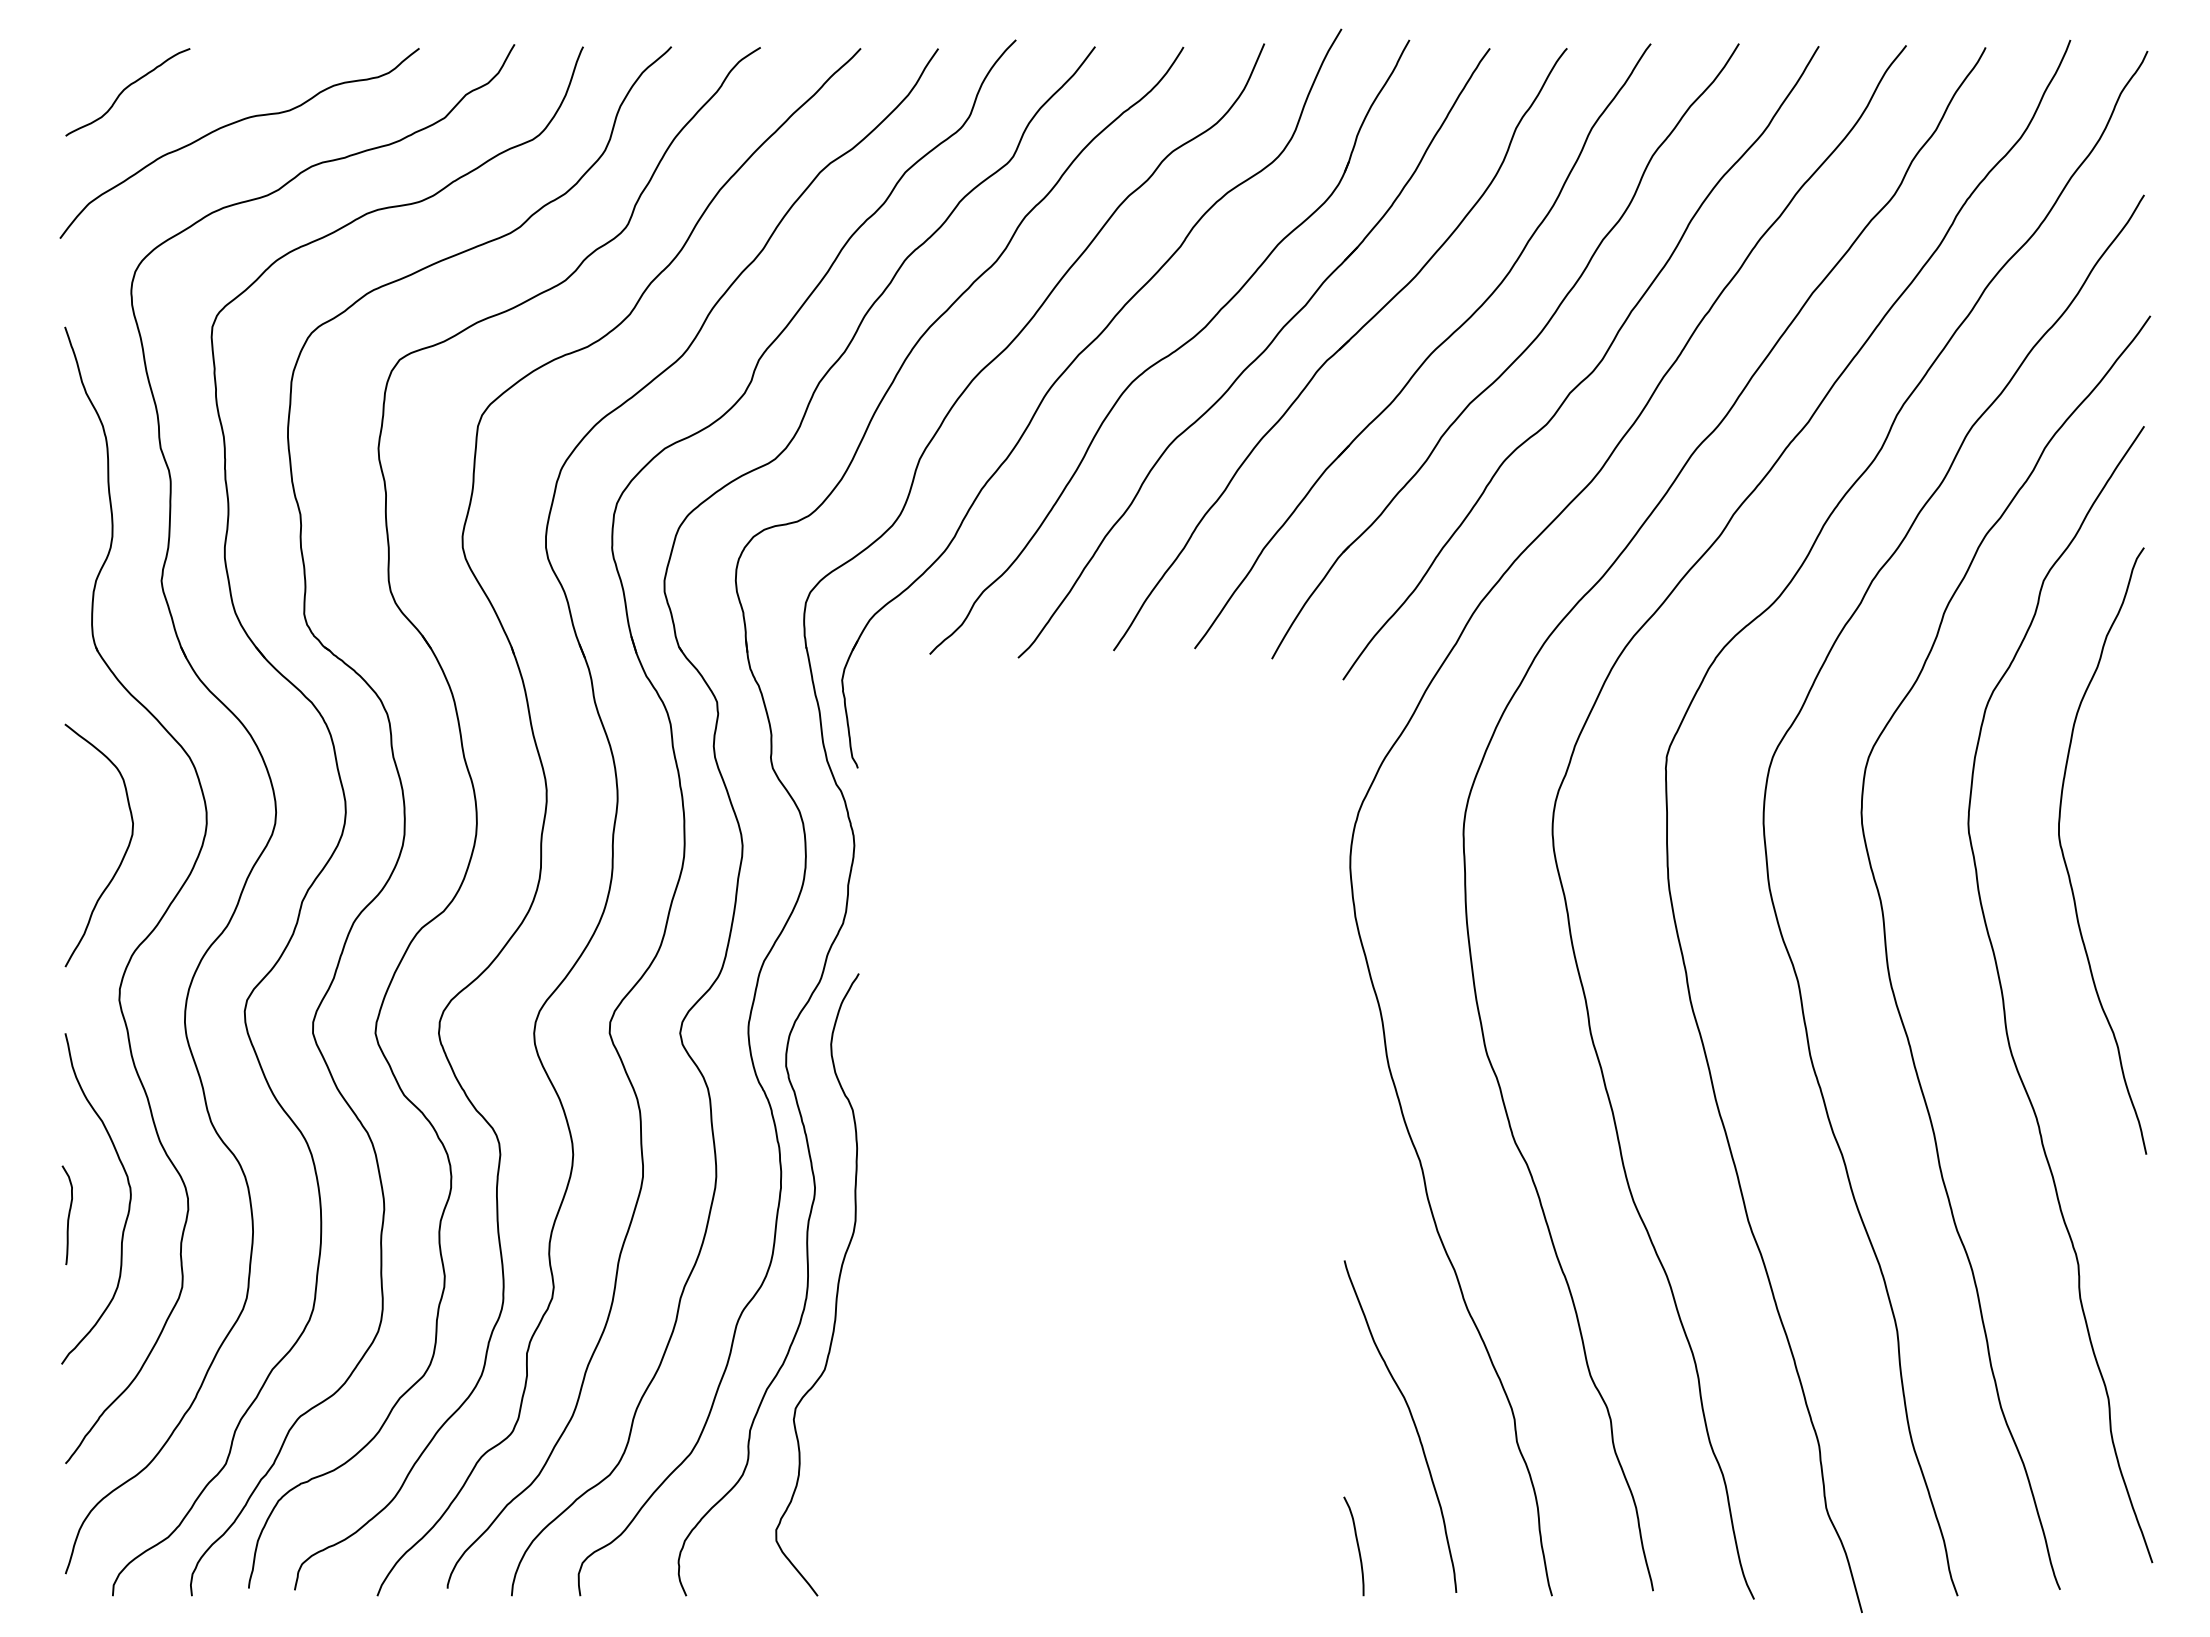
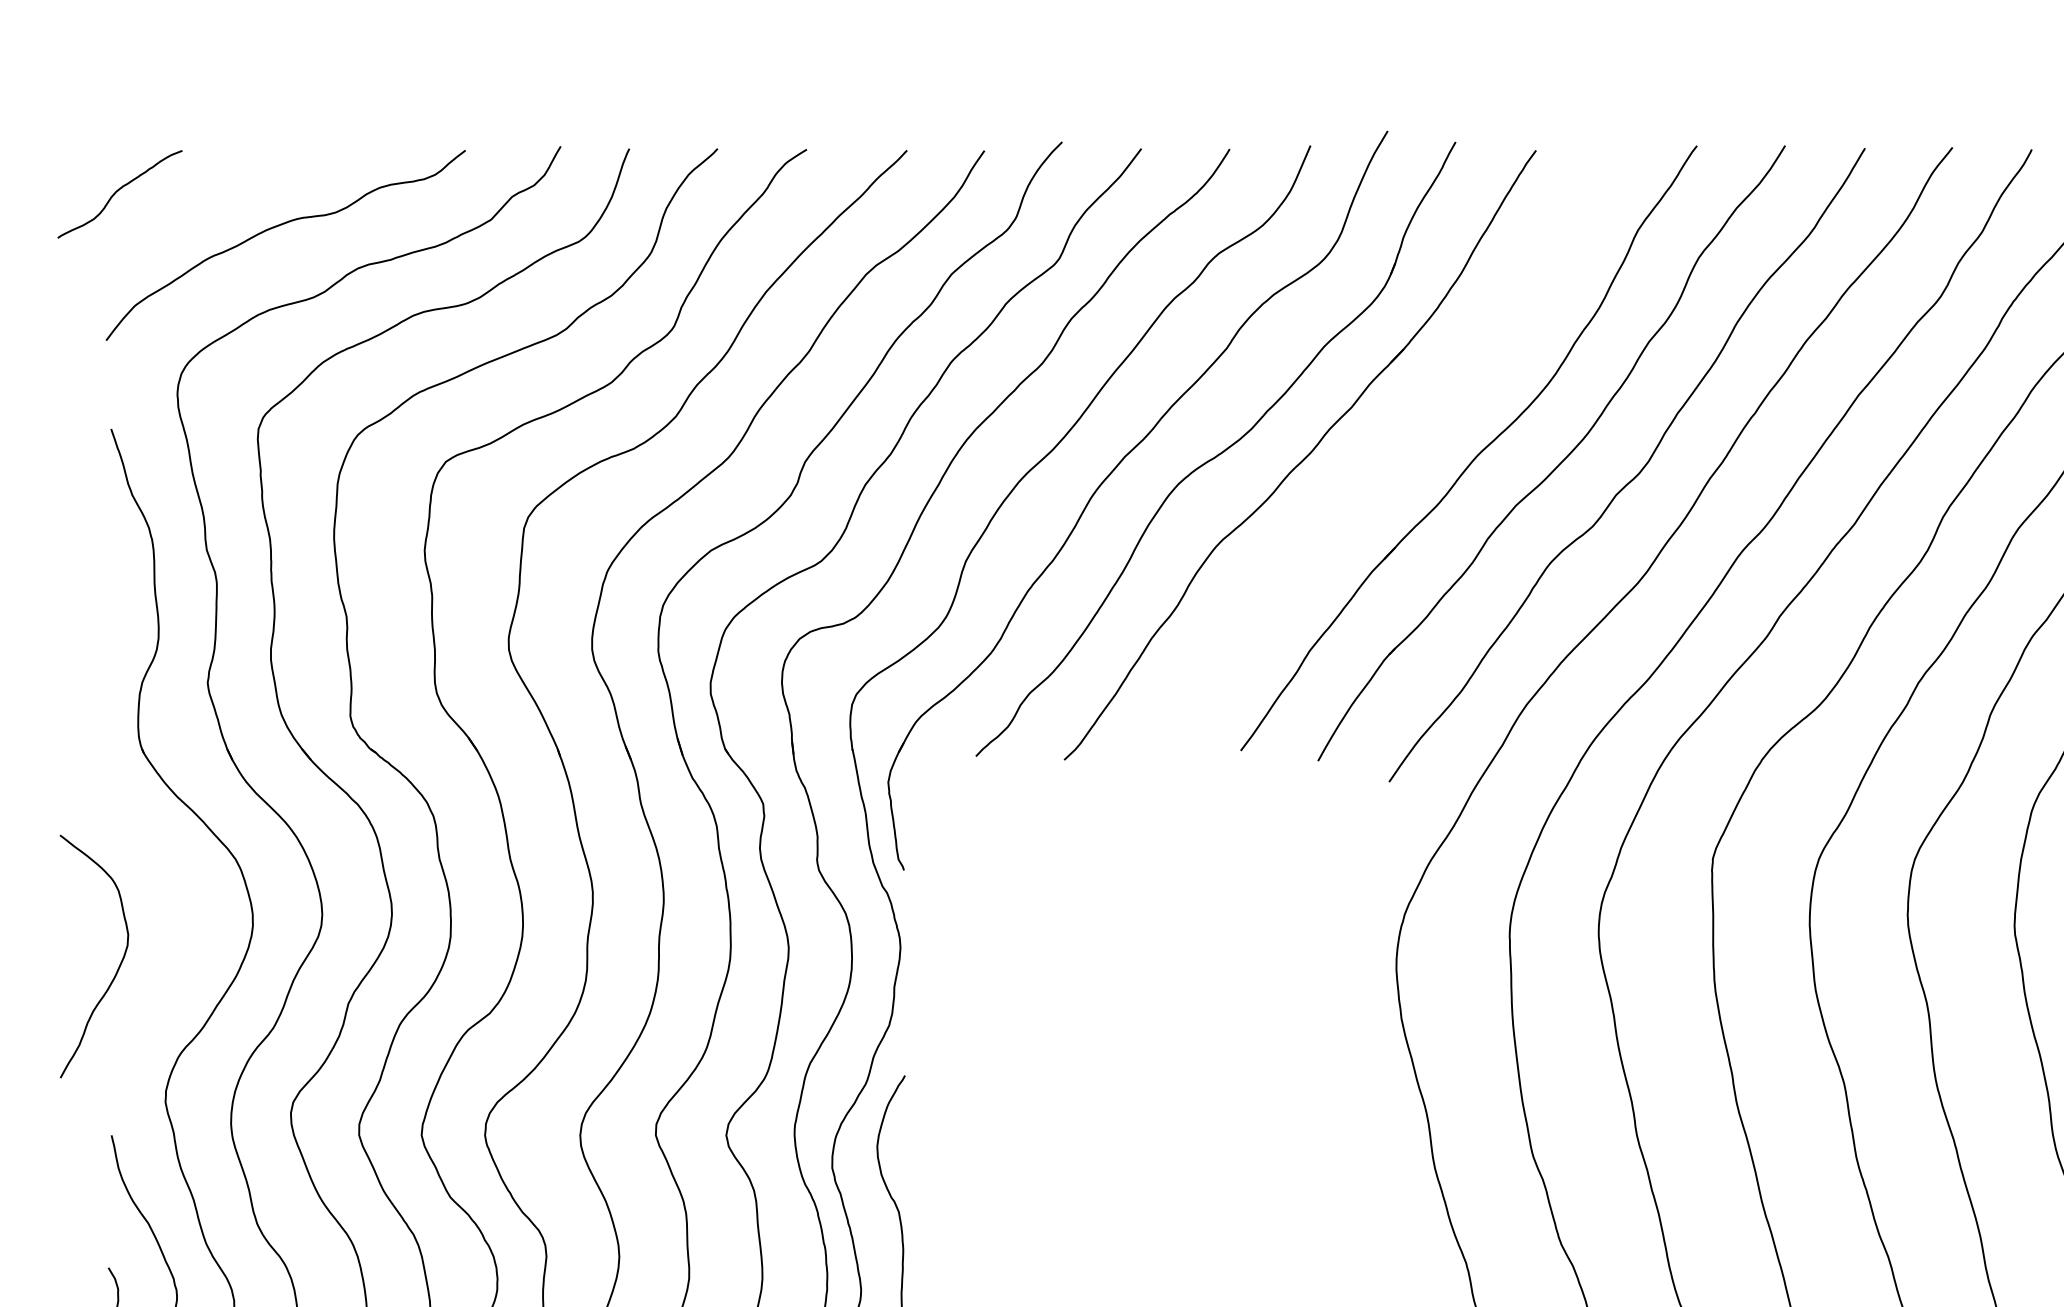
curve: (126, 89) -> (118, 191), moved
part: (1340, 349) -> (1386, 451), removed
curve: (122, 857) -> (117, 968), moved

